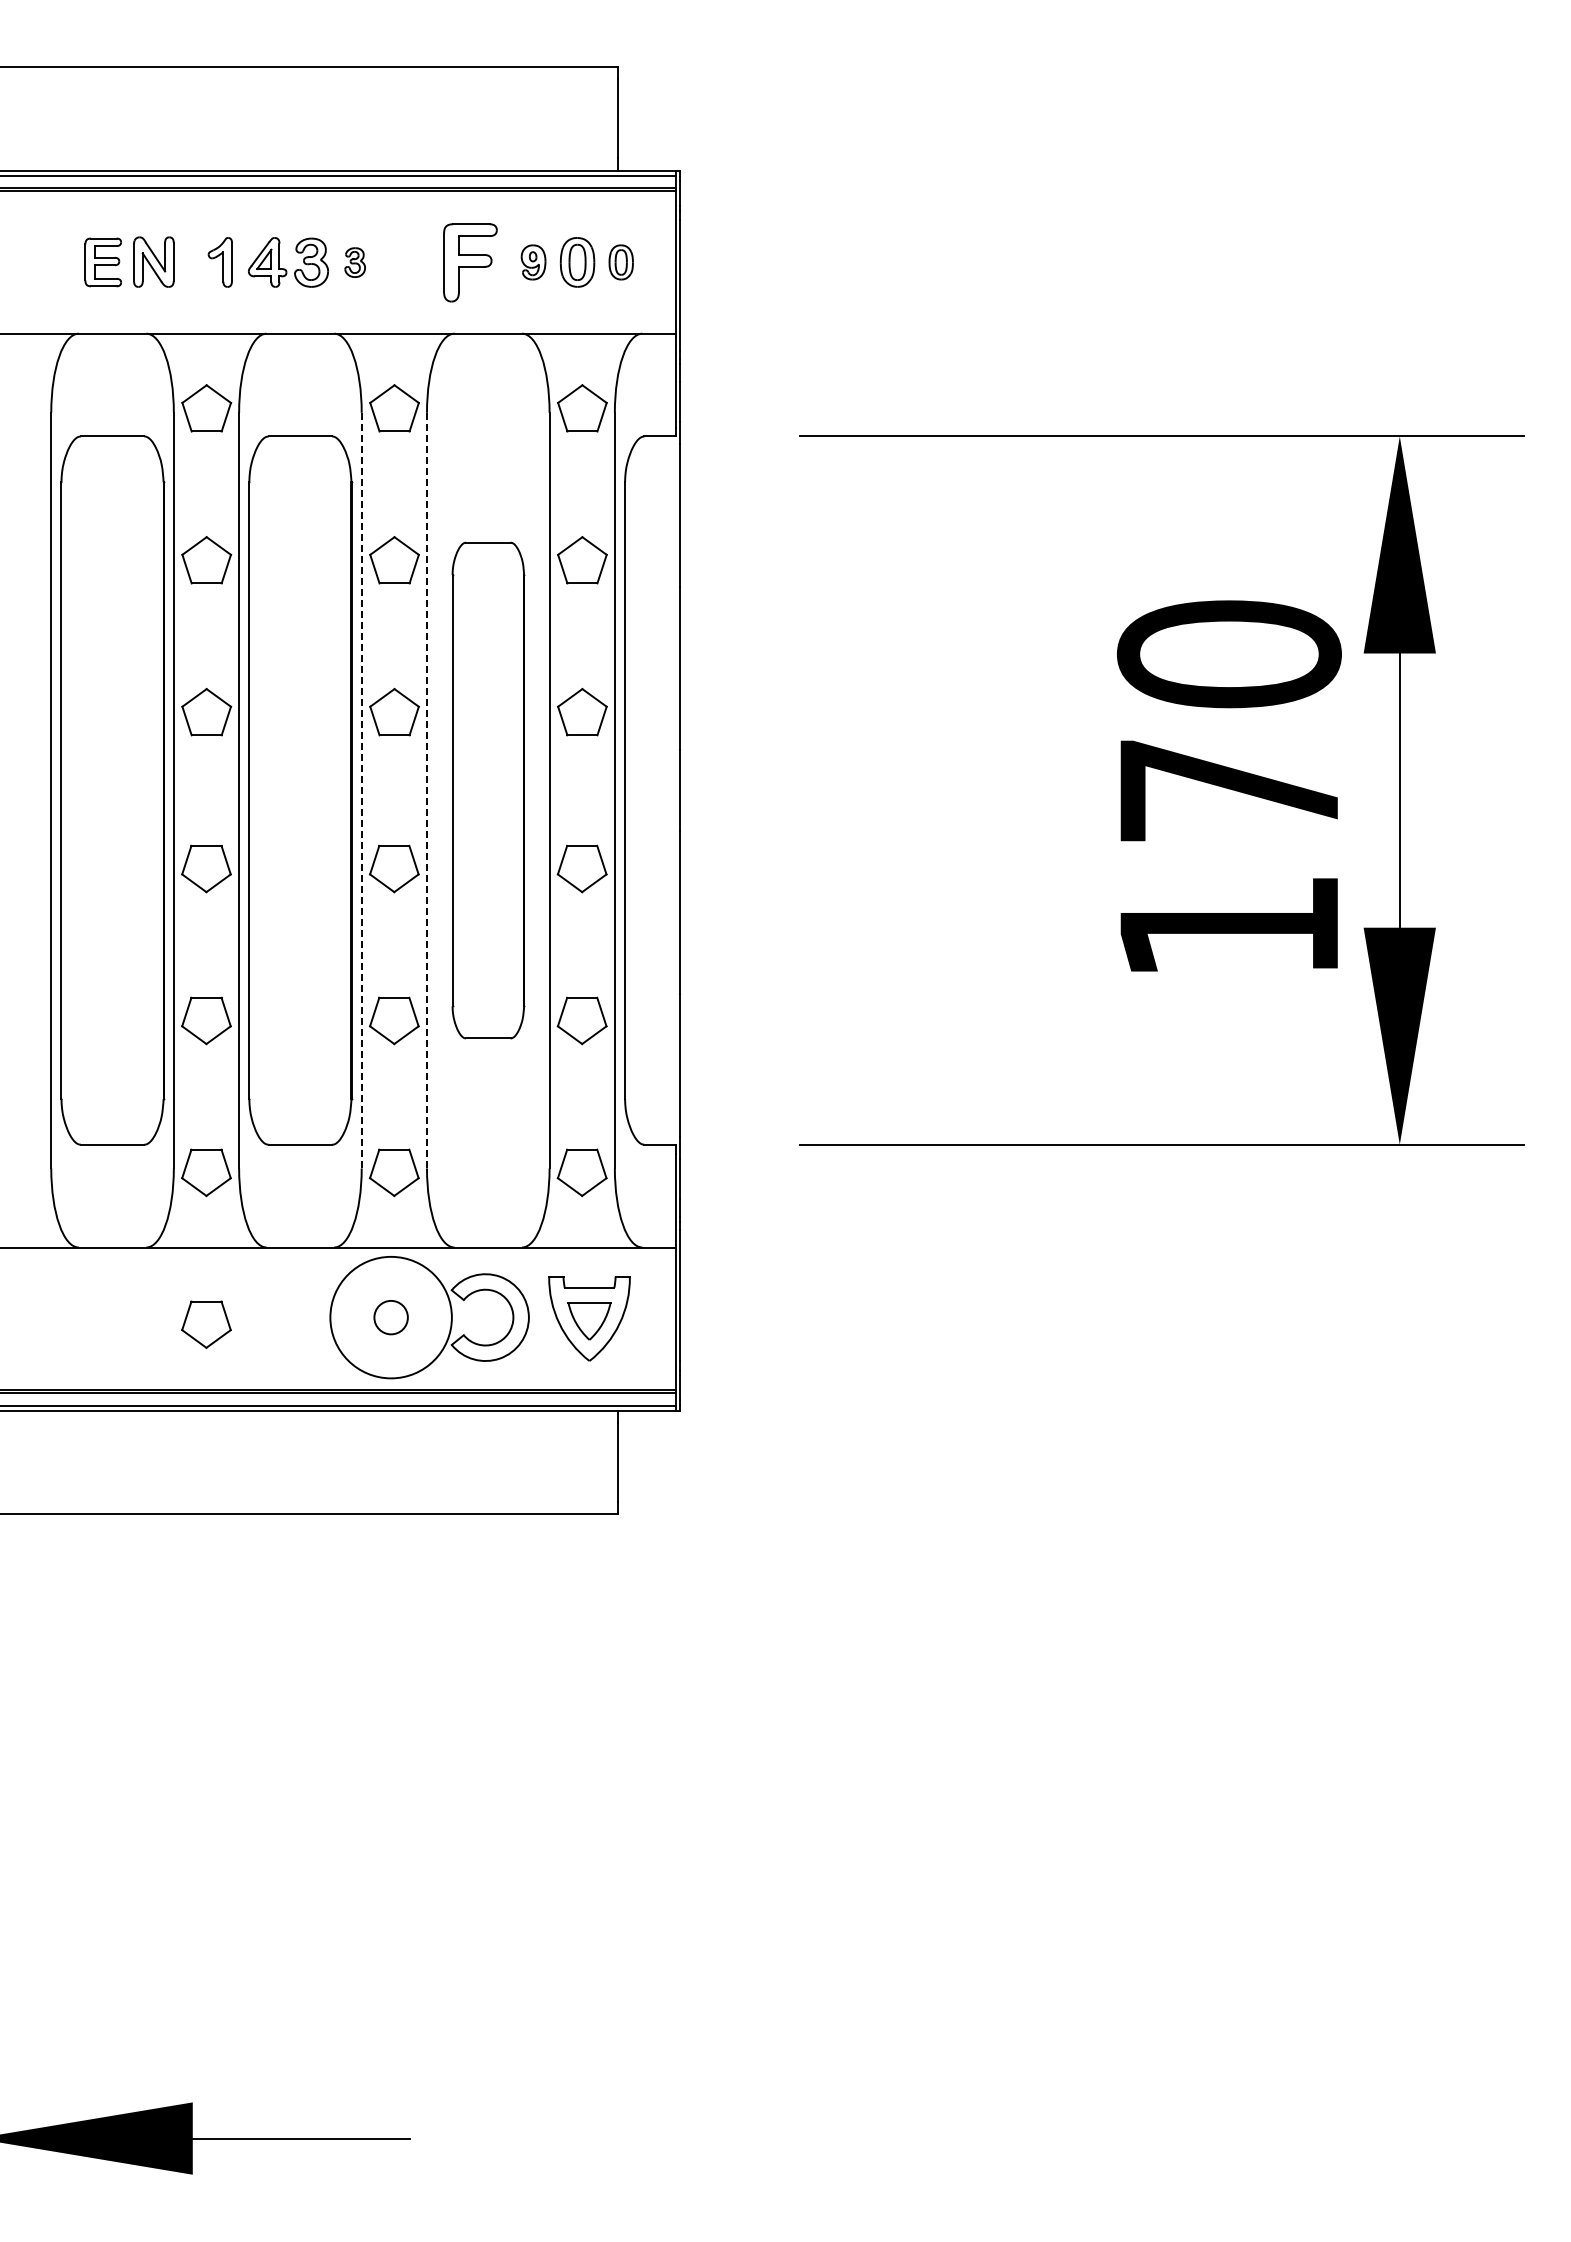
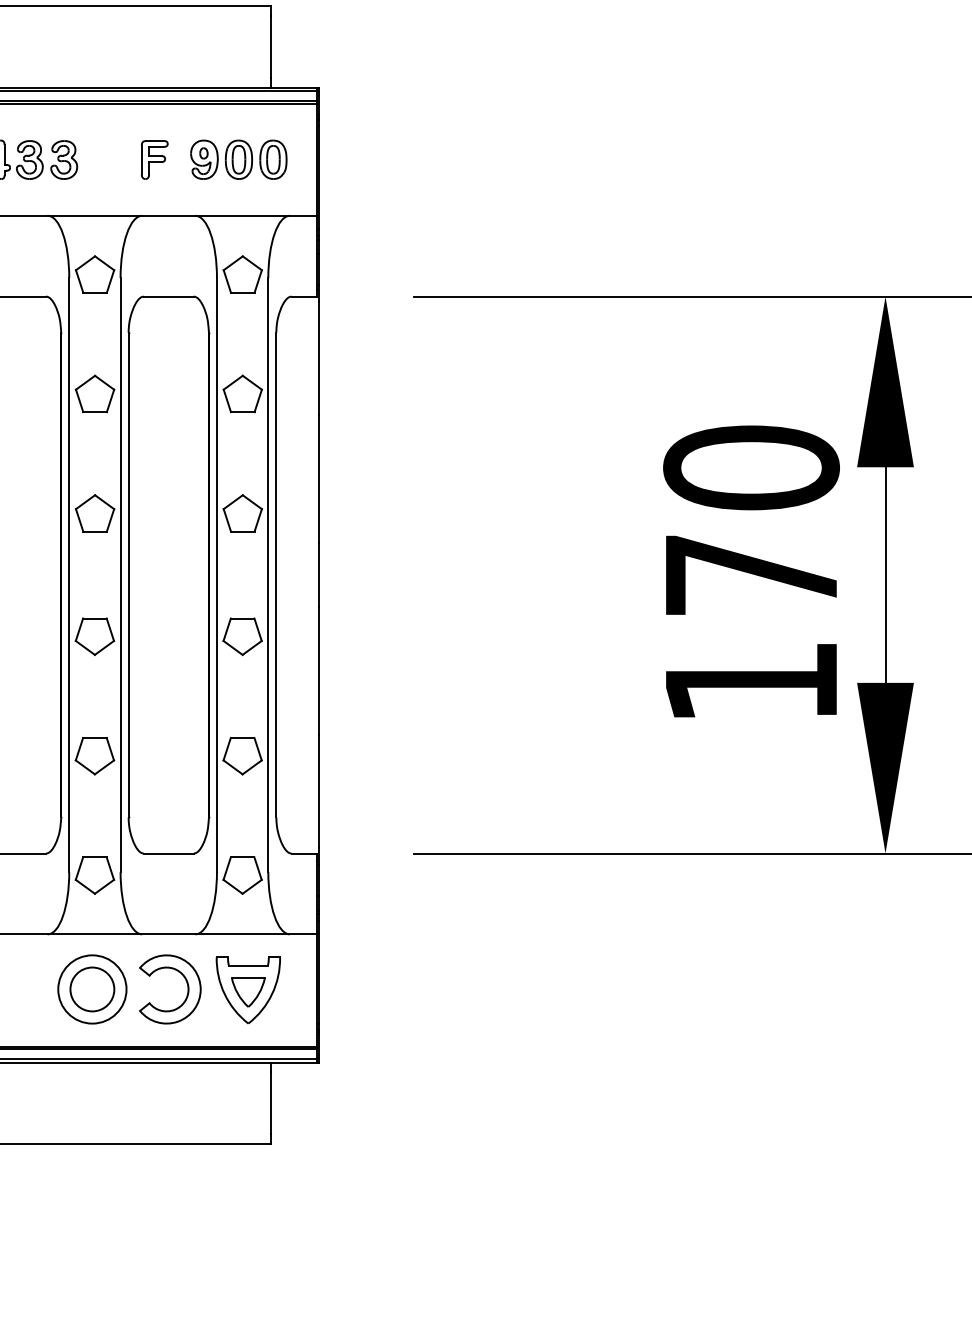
part: (354, 262) -> (63, 159), size x1.67
part: (470, 262) -> (154, 159), size x0.62
part: (533, 262) -> (204, 159), size x1.43
part: (620, 262) -> (272, 159), size x1.43
line: (361, 790) -> (69, 575), dashed -> solid
line: (426, 790) -> (120, 575), dashed -> solid
part: (488, 790) -> (168, 575), size x1.43
circle: (390, 1317) -> (91, 989), size x0.71
circle: (391, 1317) -> (92, 989), size x1.67

